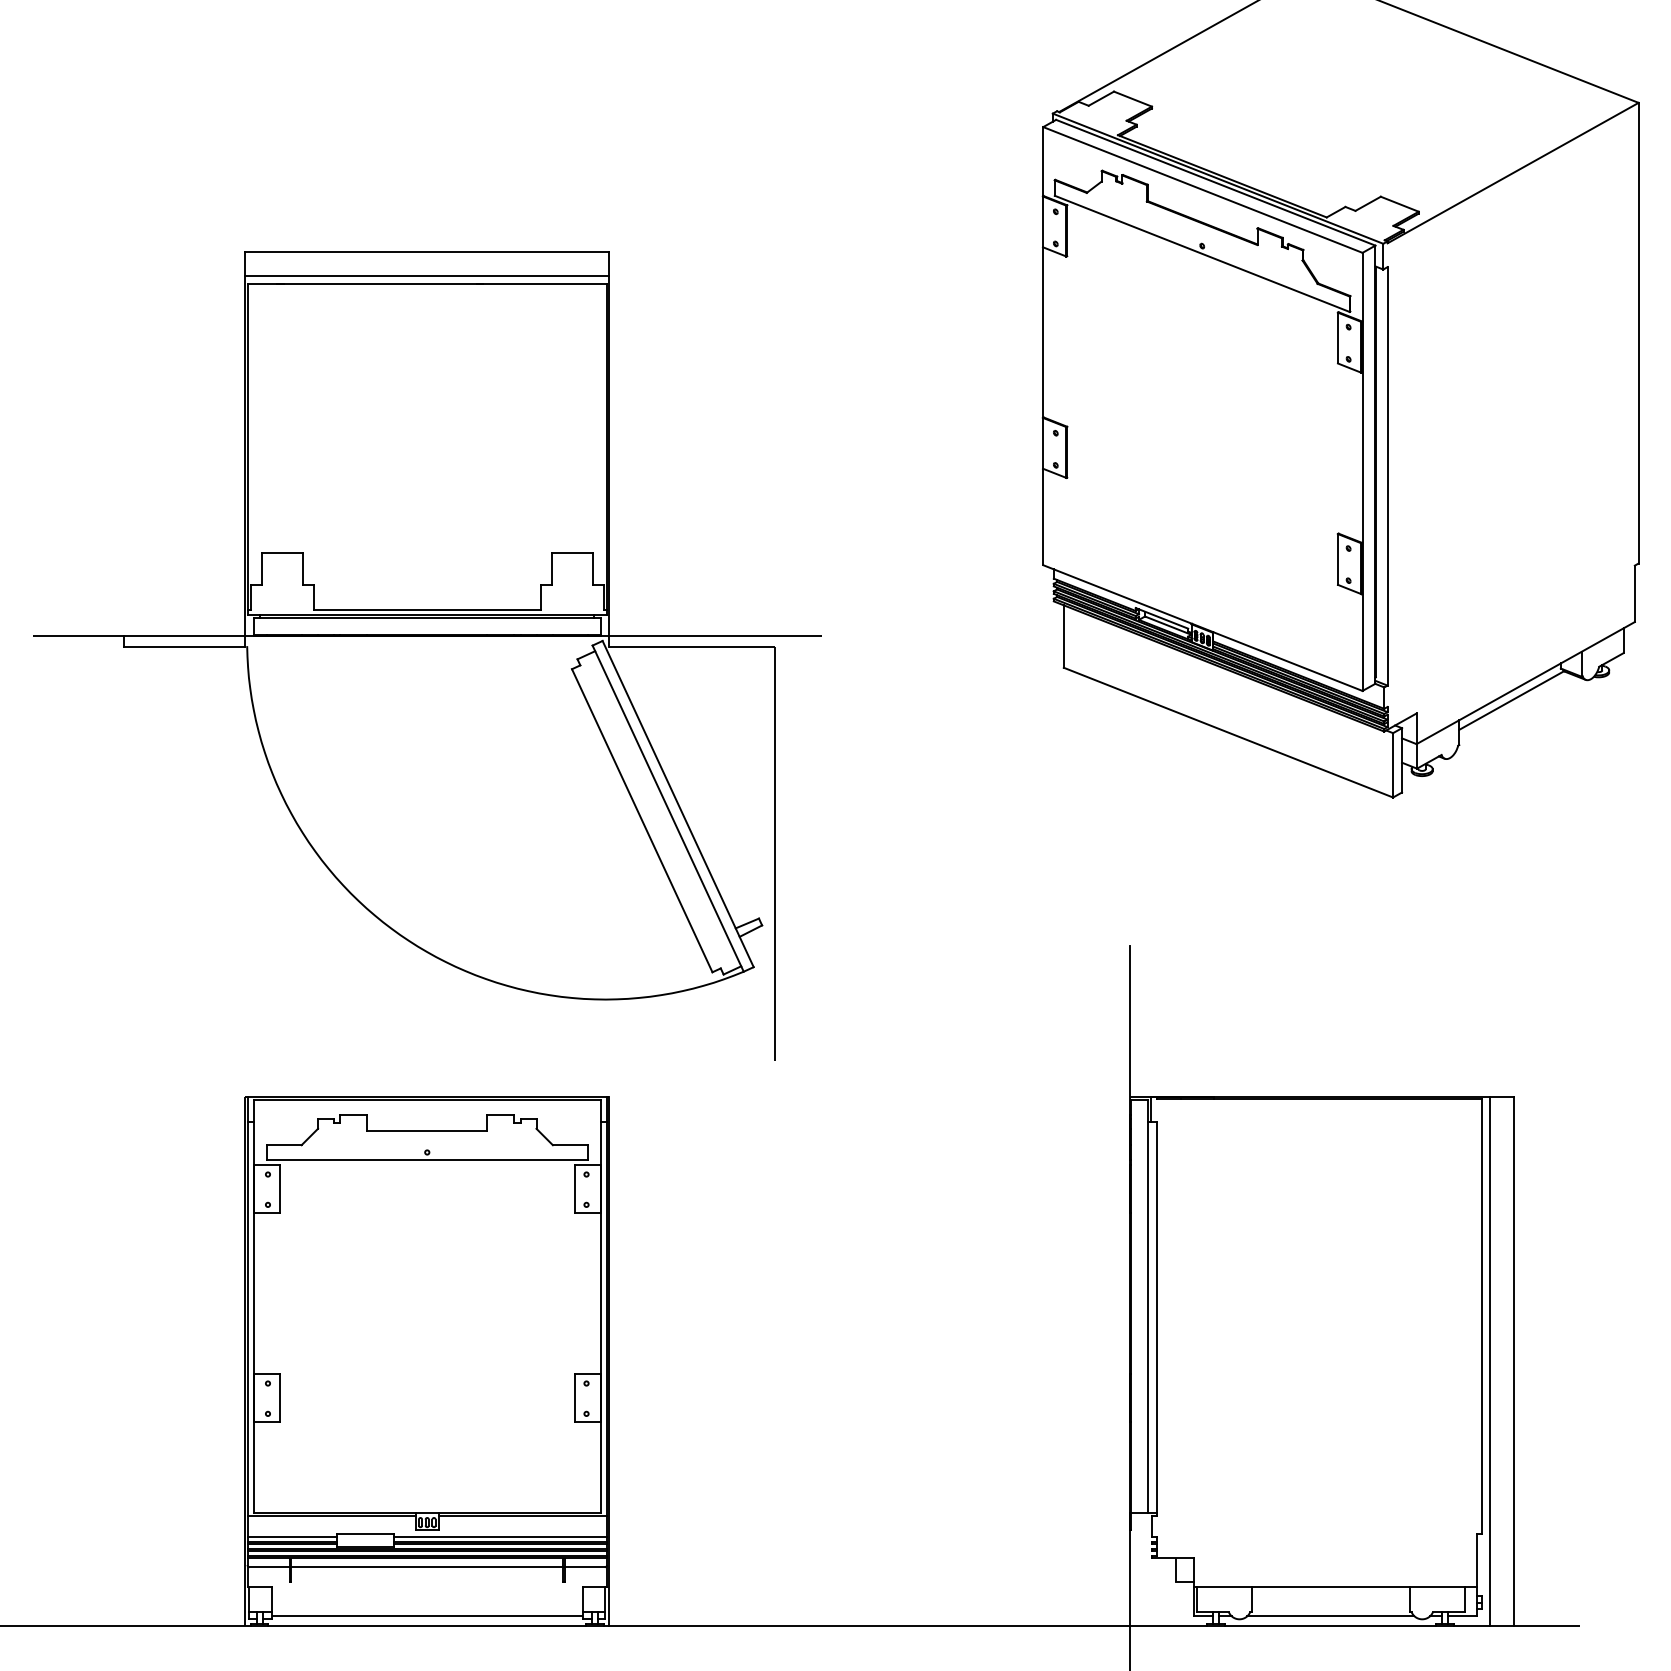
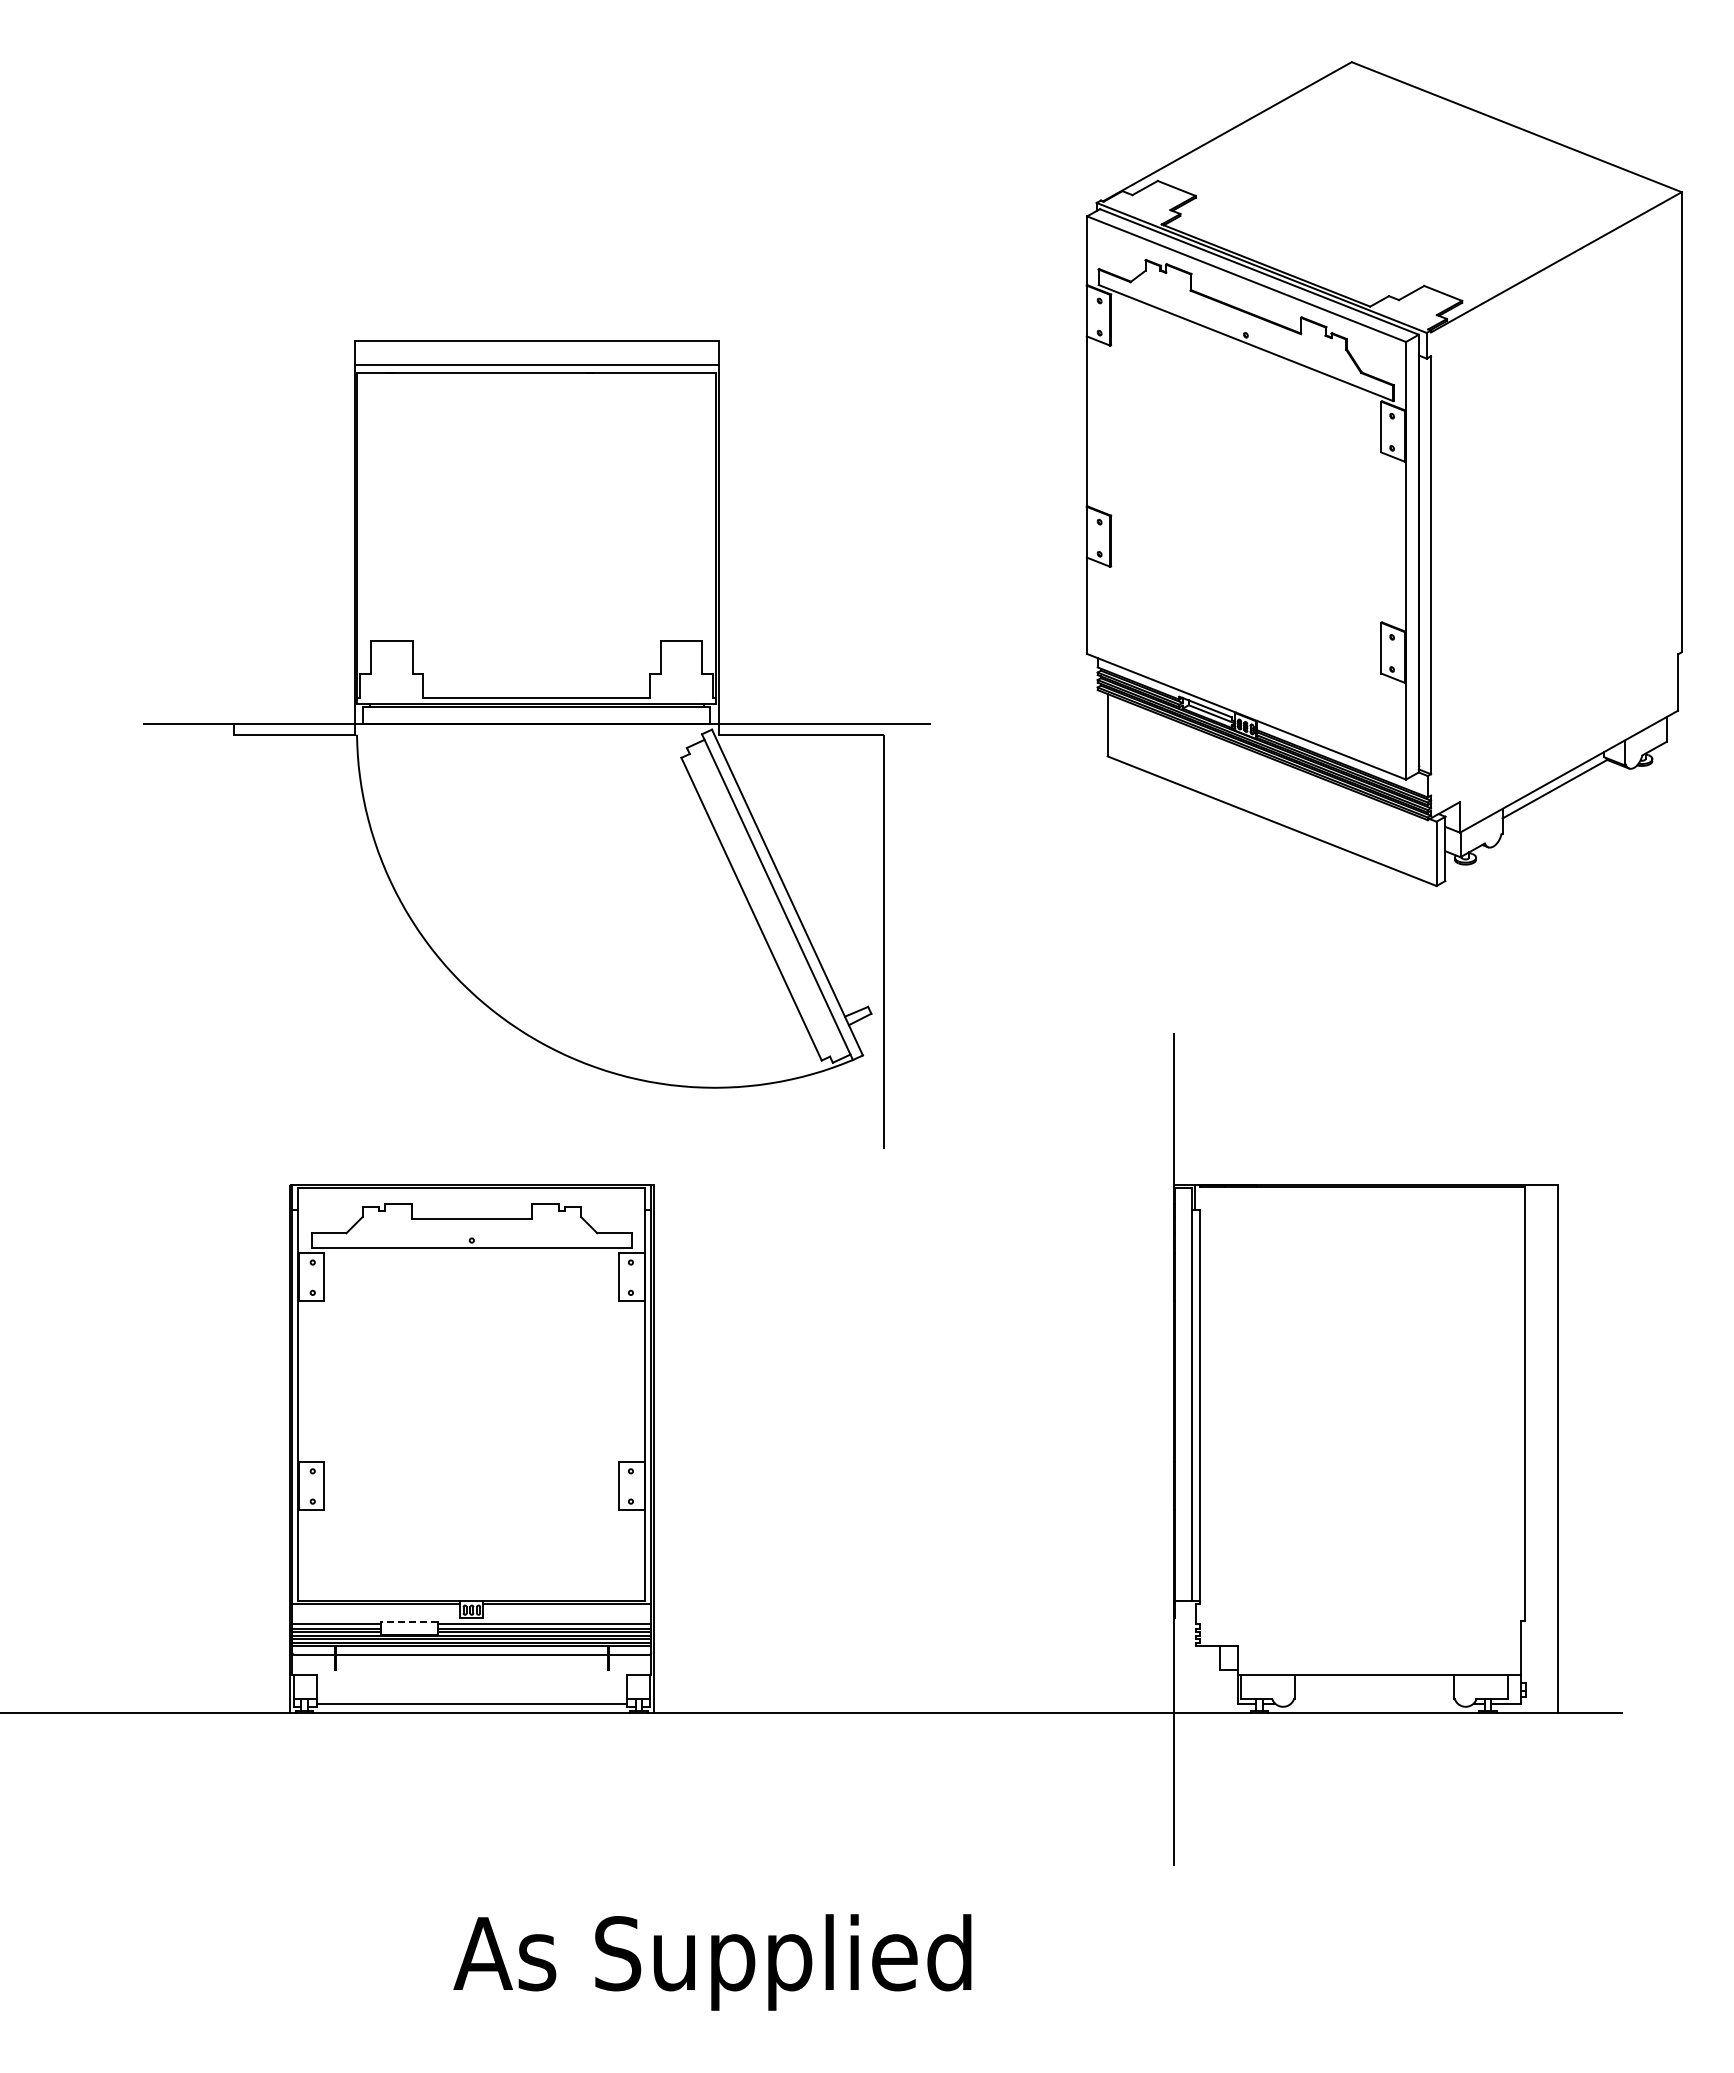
part: (426, 635) -> (536, 724), moved
line: (1490, 1361) -> (1533, 1449), removed
line: (364, 1533) -> (409, 1621), solid -> dashed
line: (1329, 1615) -> (1373, 1703), removed

